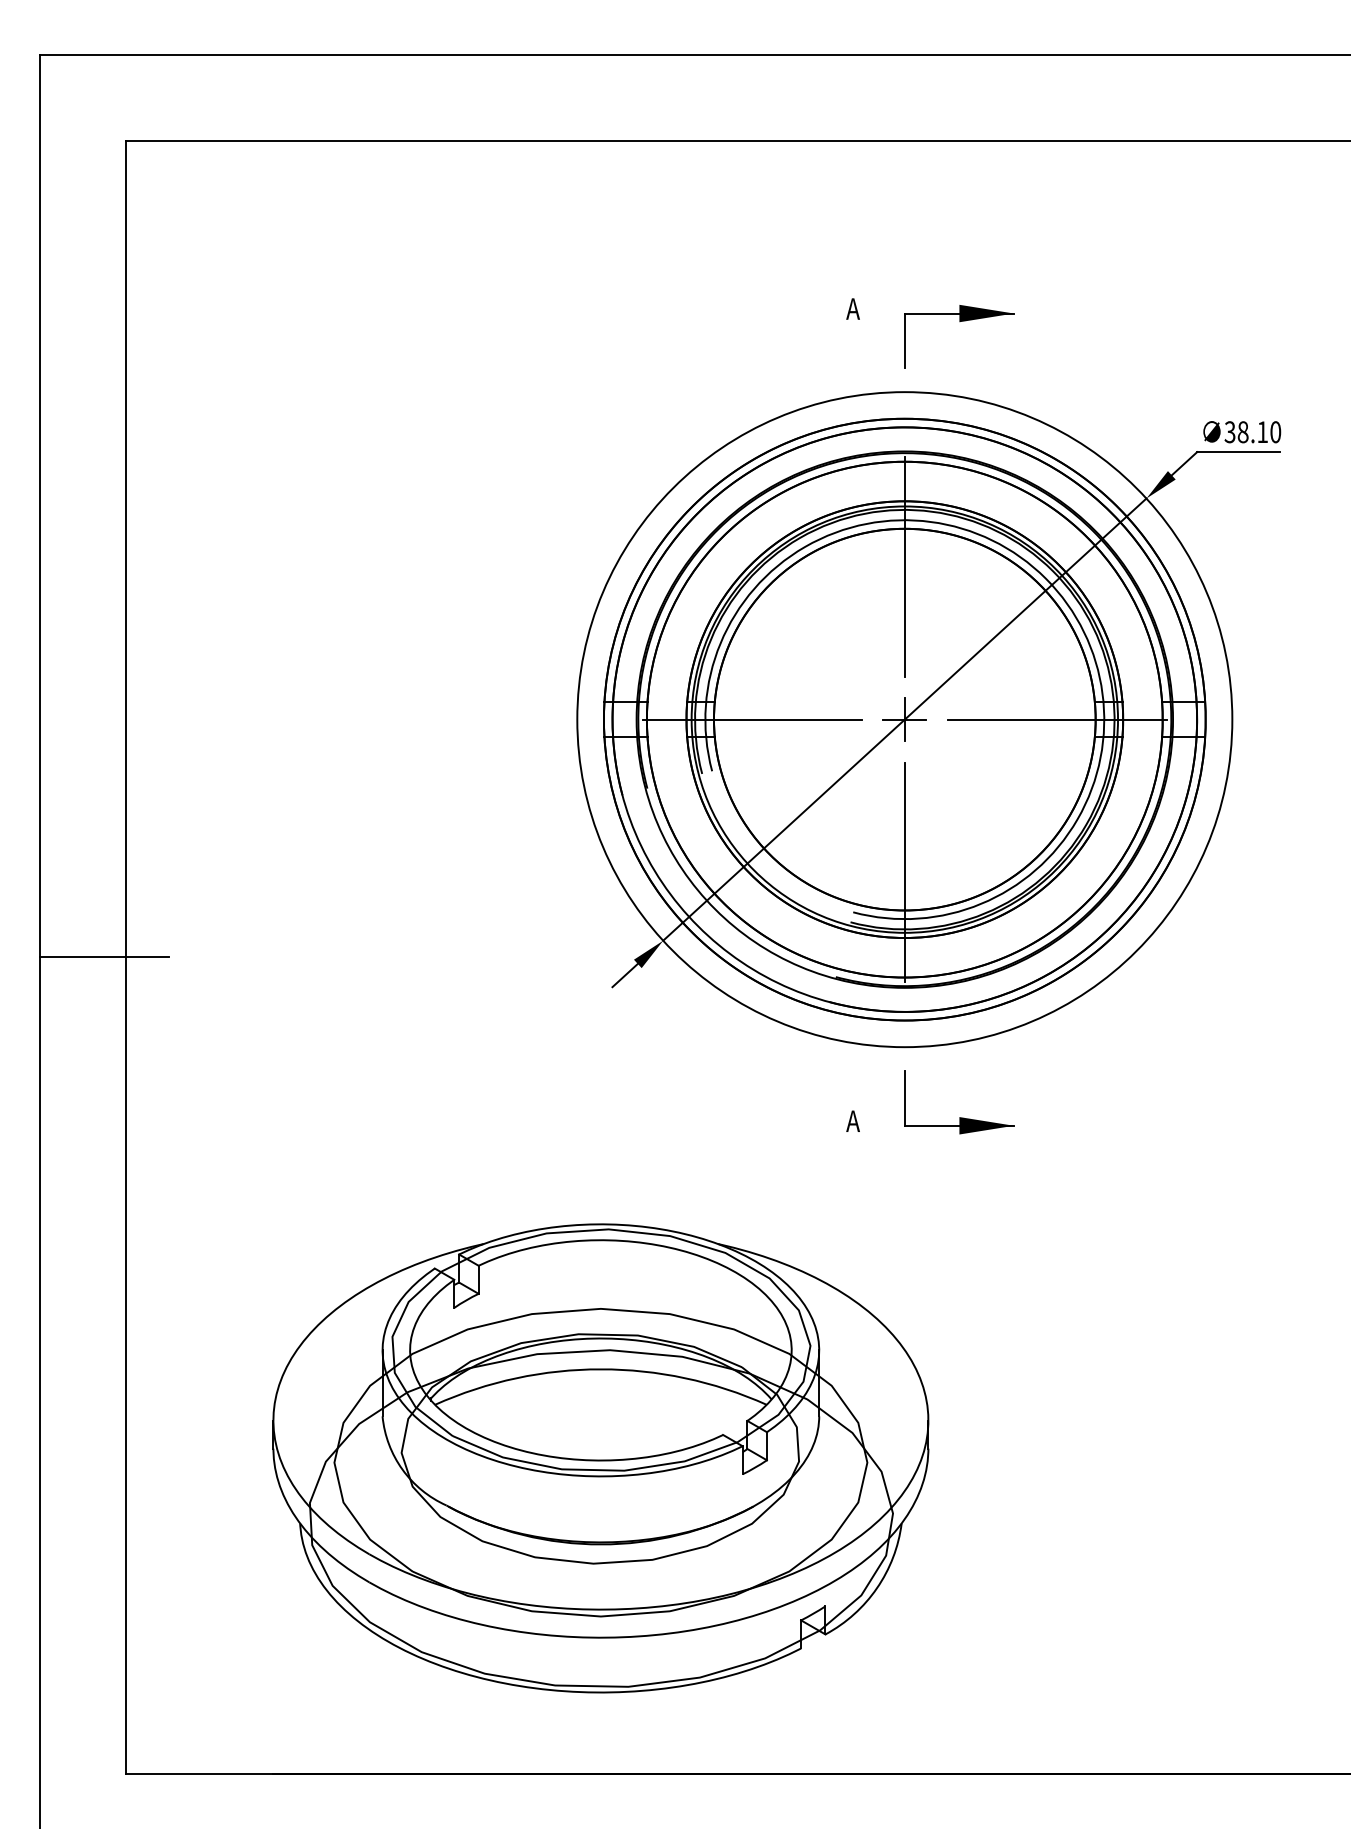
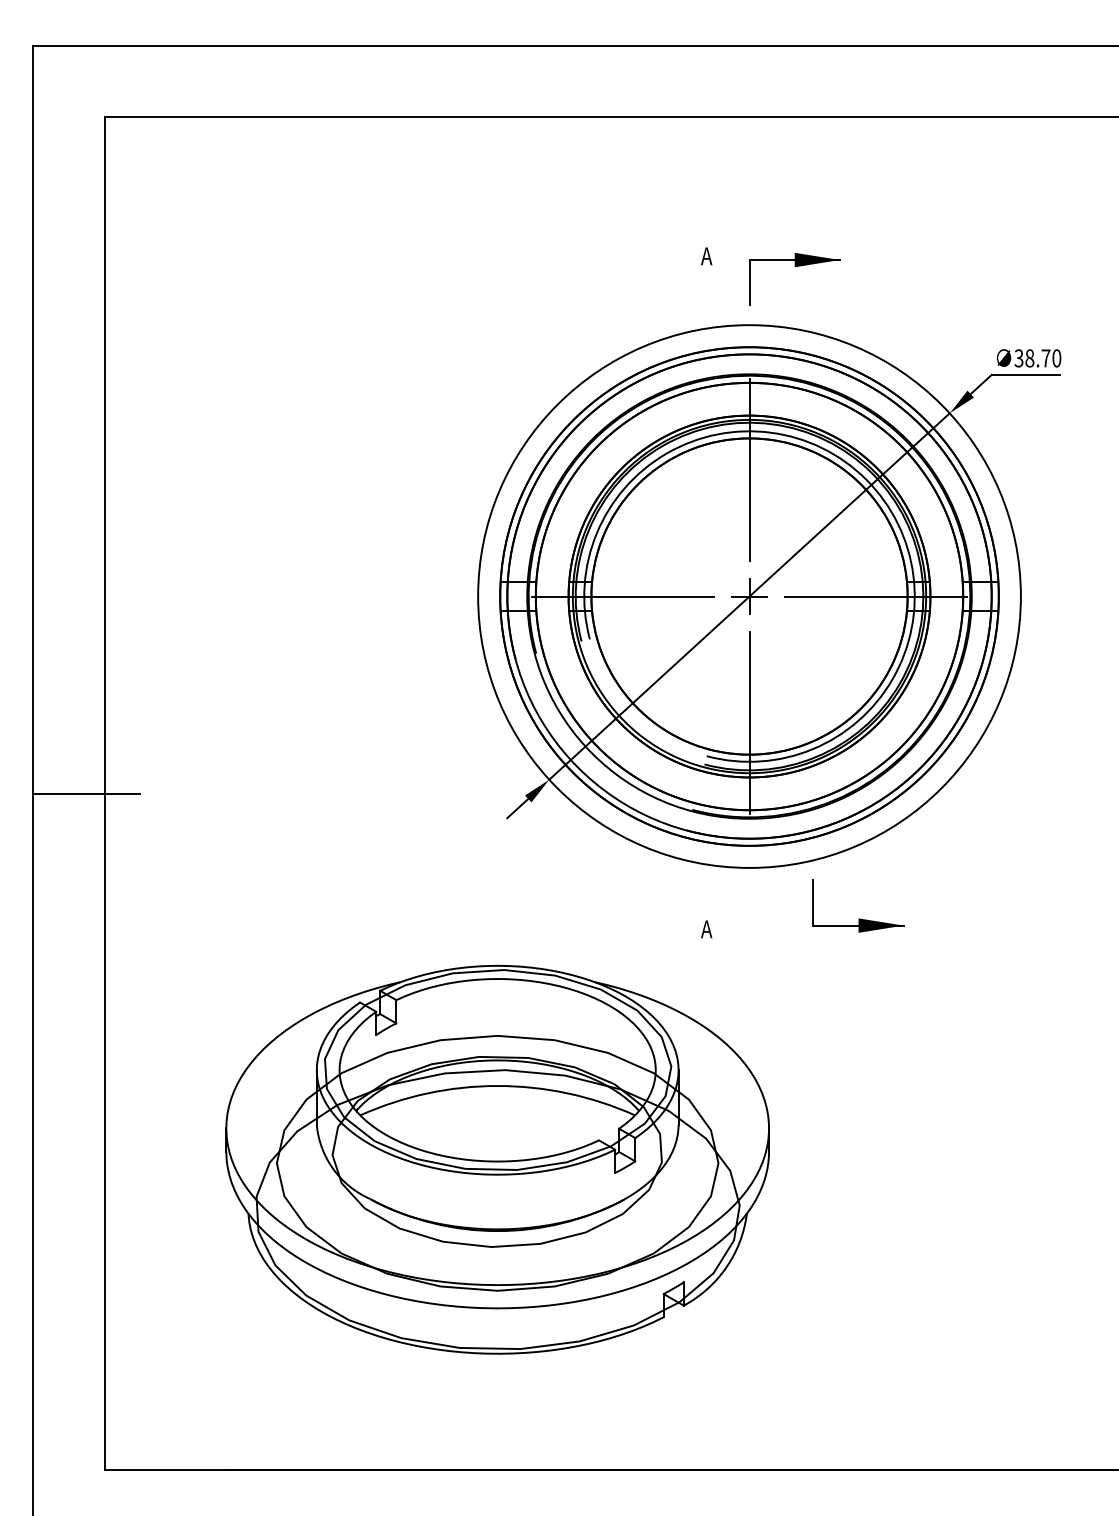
text: (1262, 431) -> (1045, 357), 38.10 -> 38.70
part: (959, 1117) -> (858, 918), moved
part: (600, 1458) -> (497, 1159), moved

